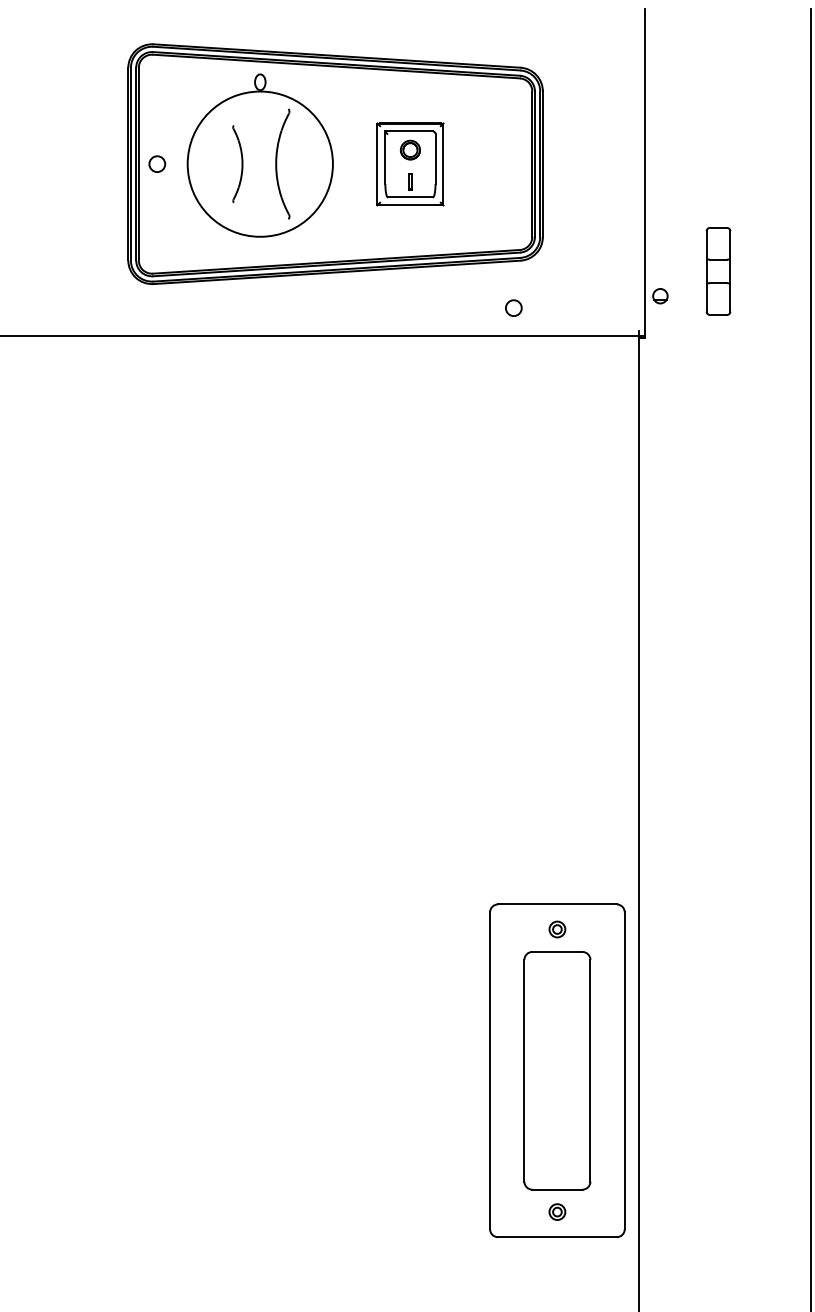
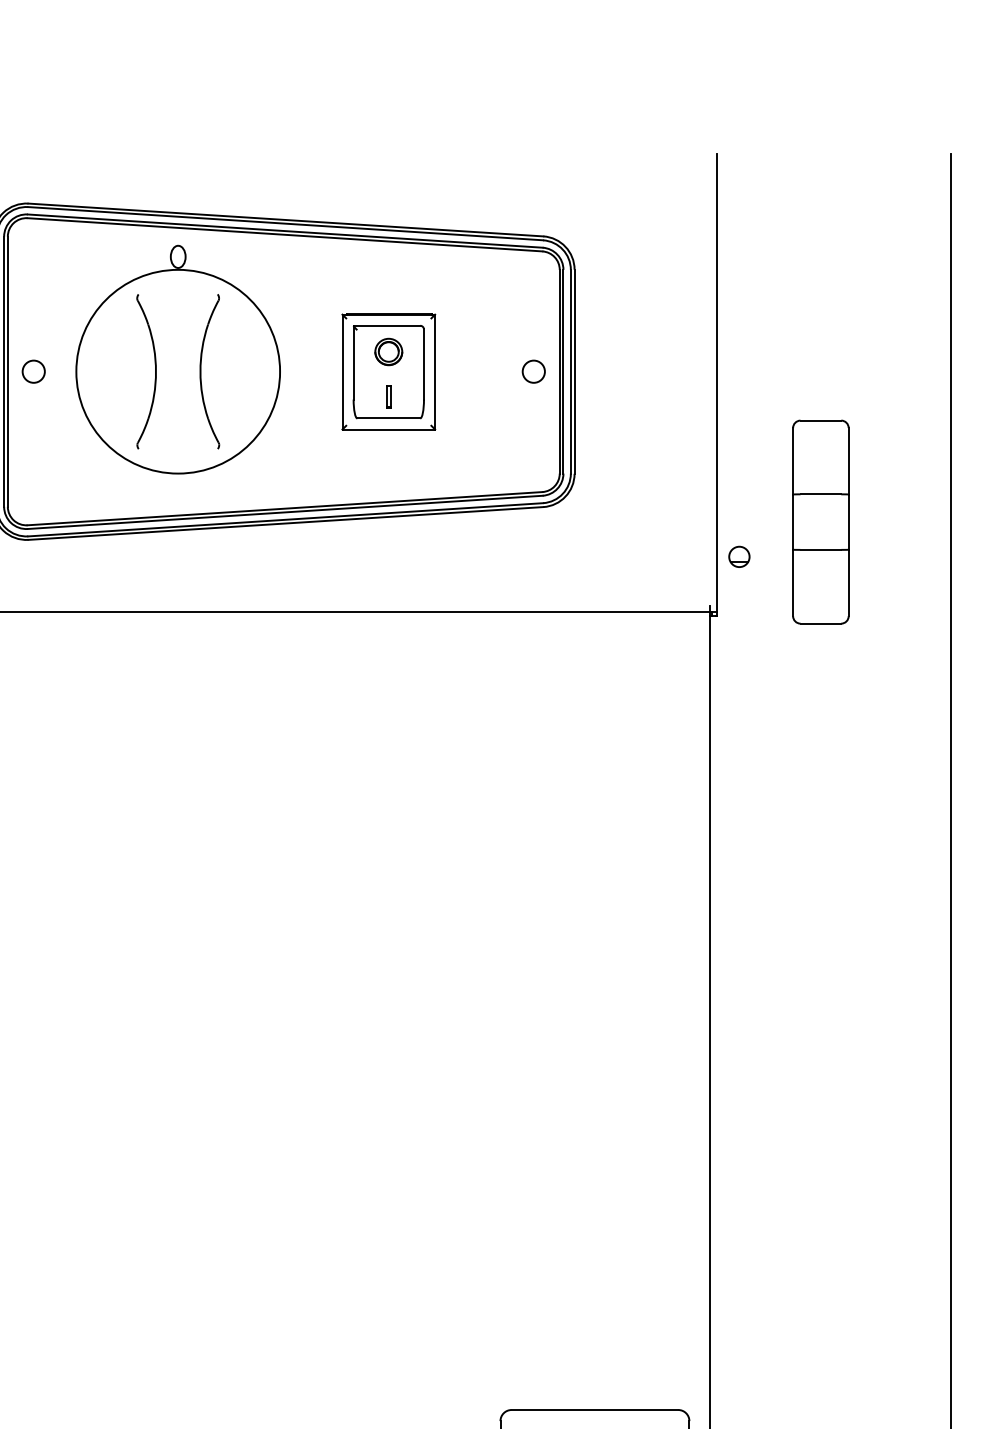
part: (237, 163) -> (146, 370), size x1.43
part: (718, 271) -> (820, 522), size x1.67
circle: (513, 307) -> (533, 370), moved

